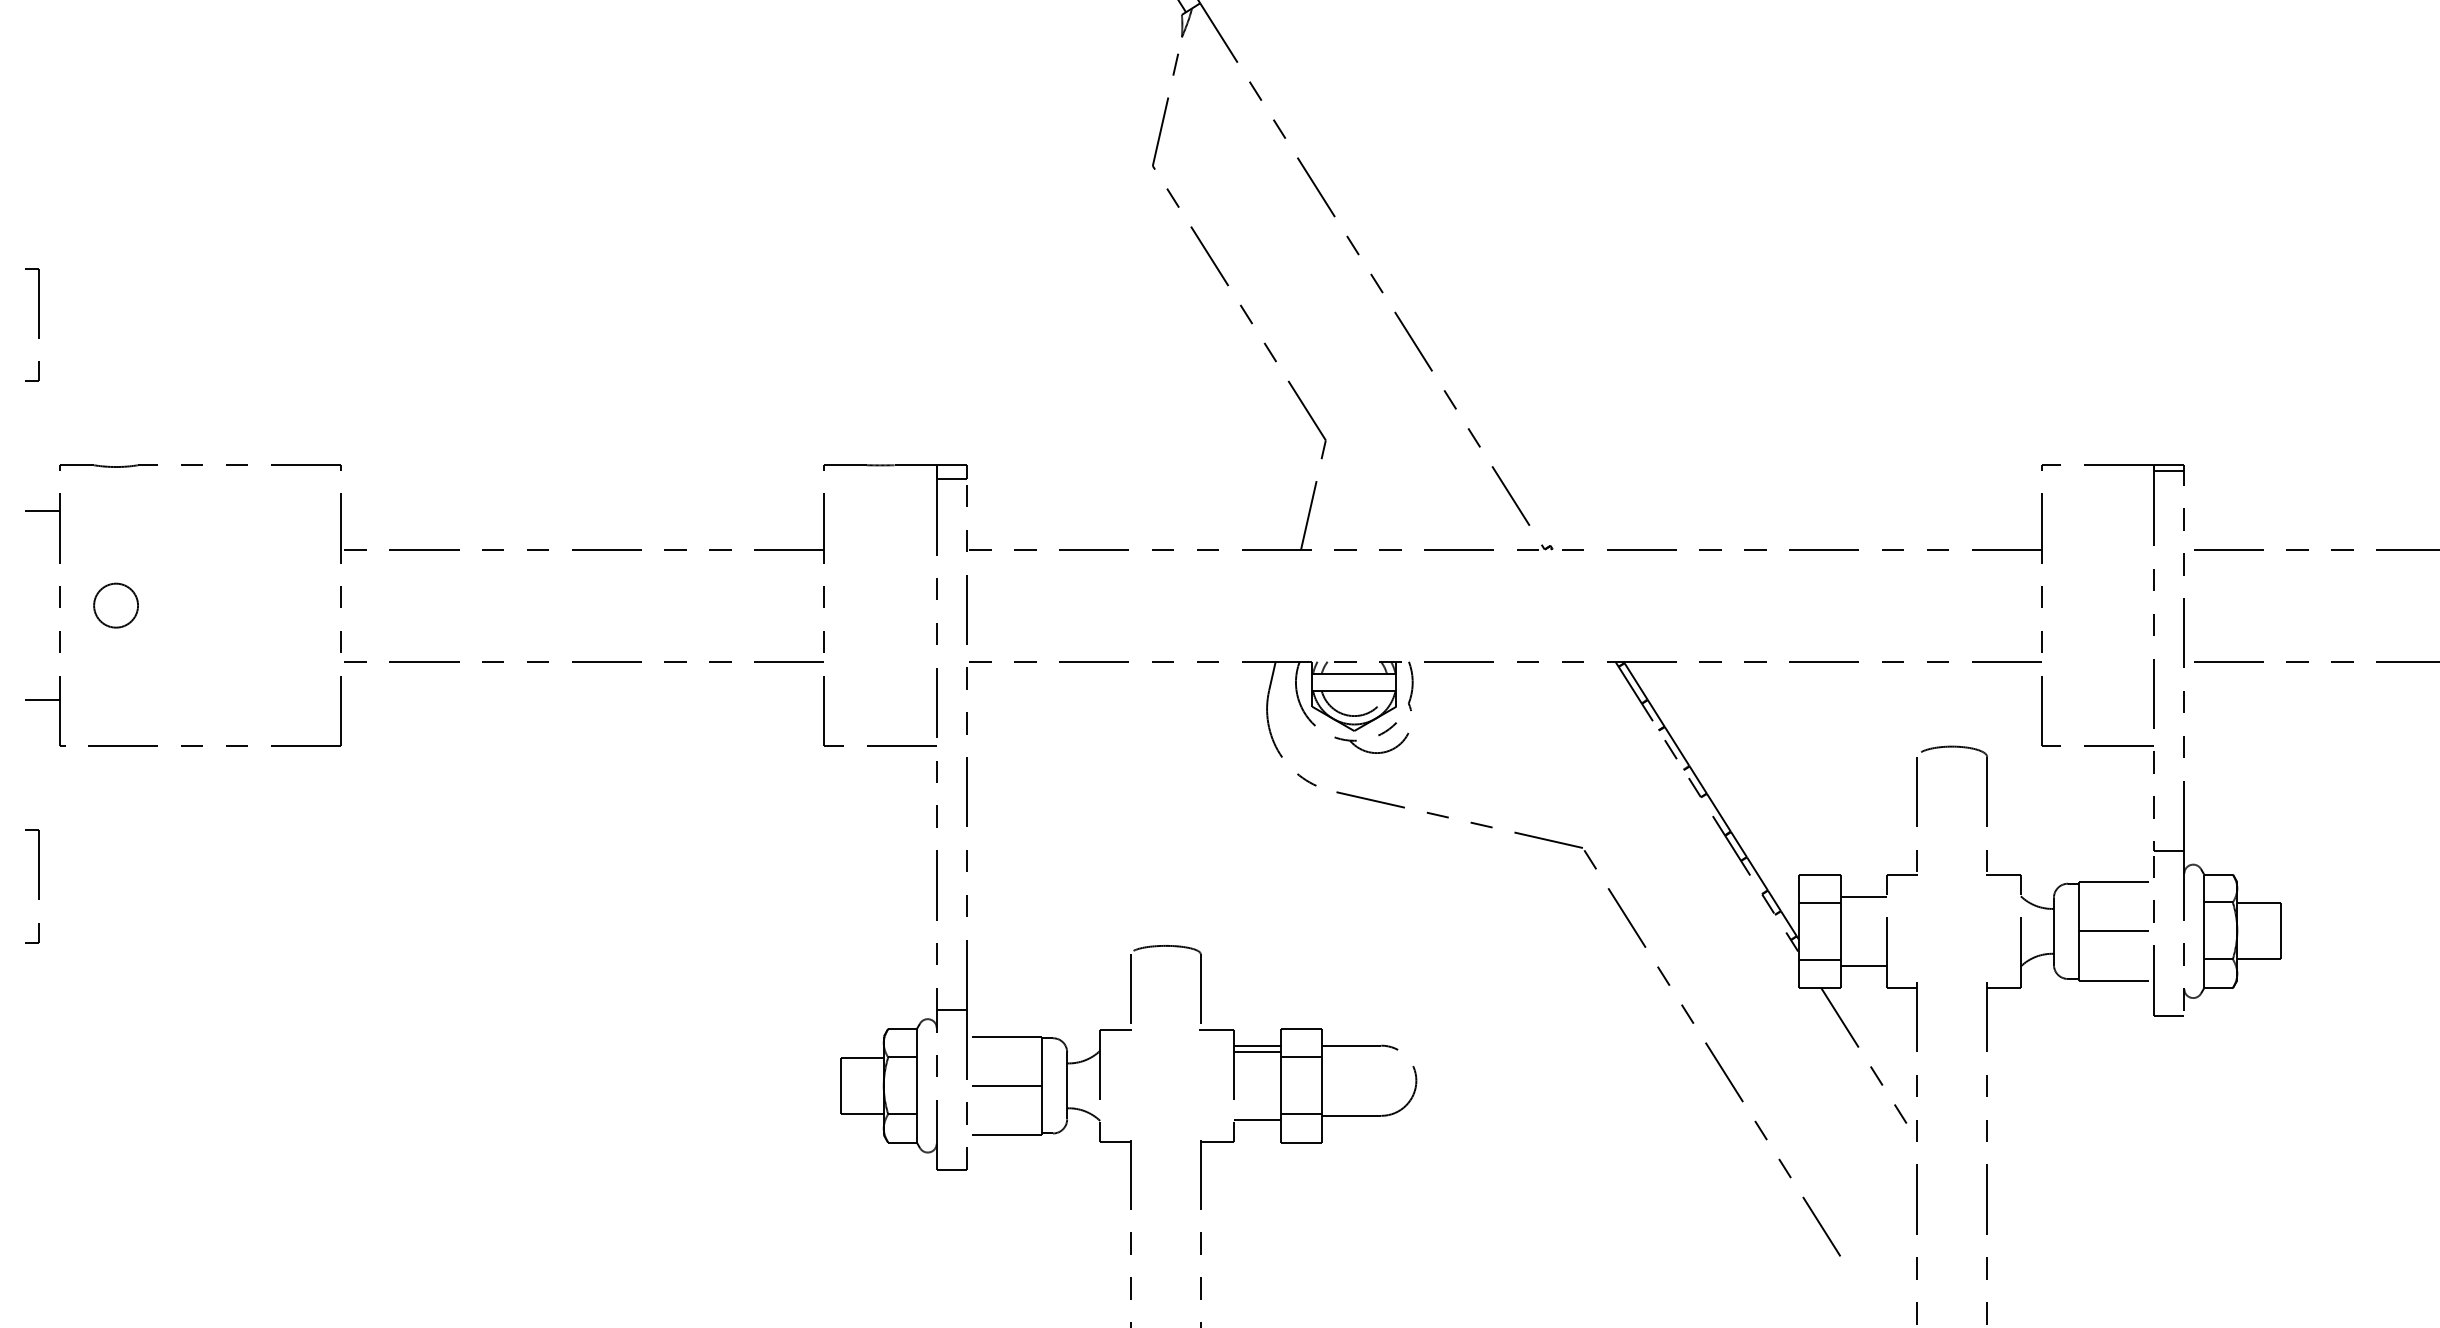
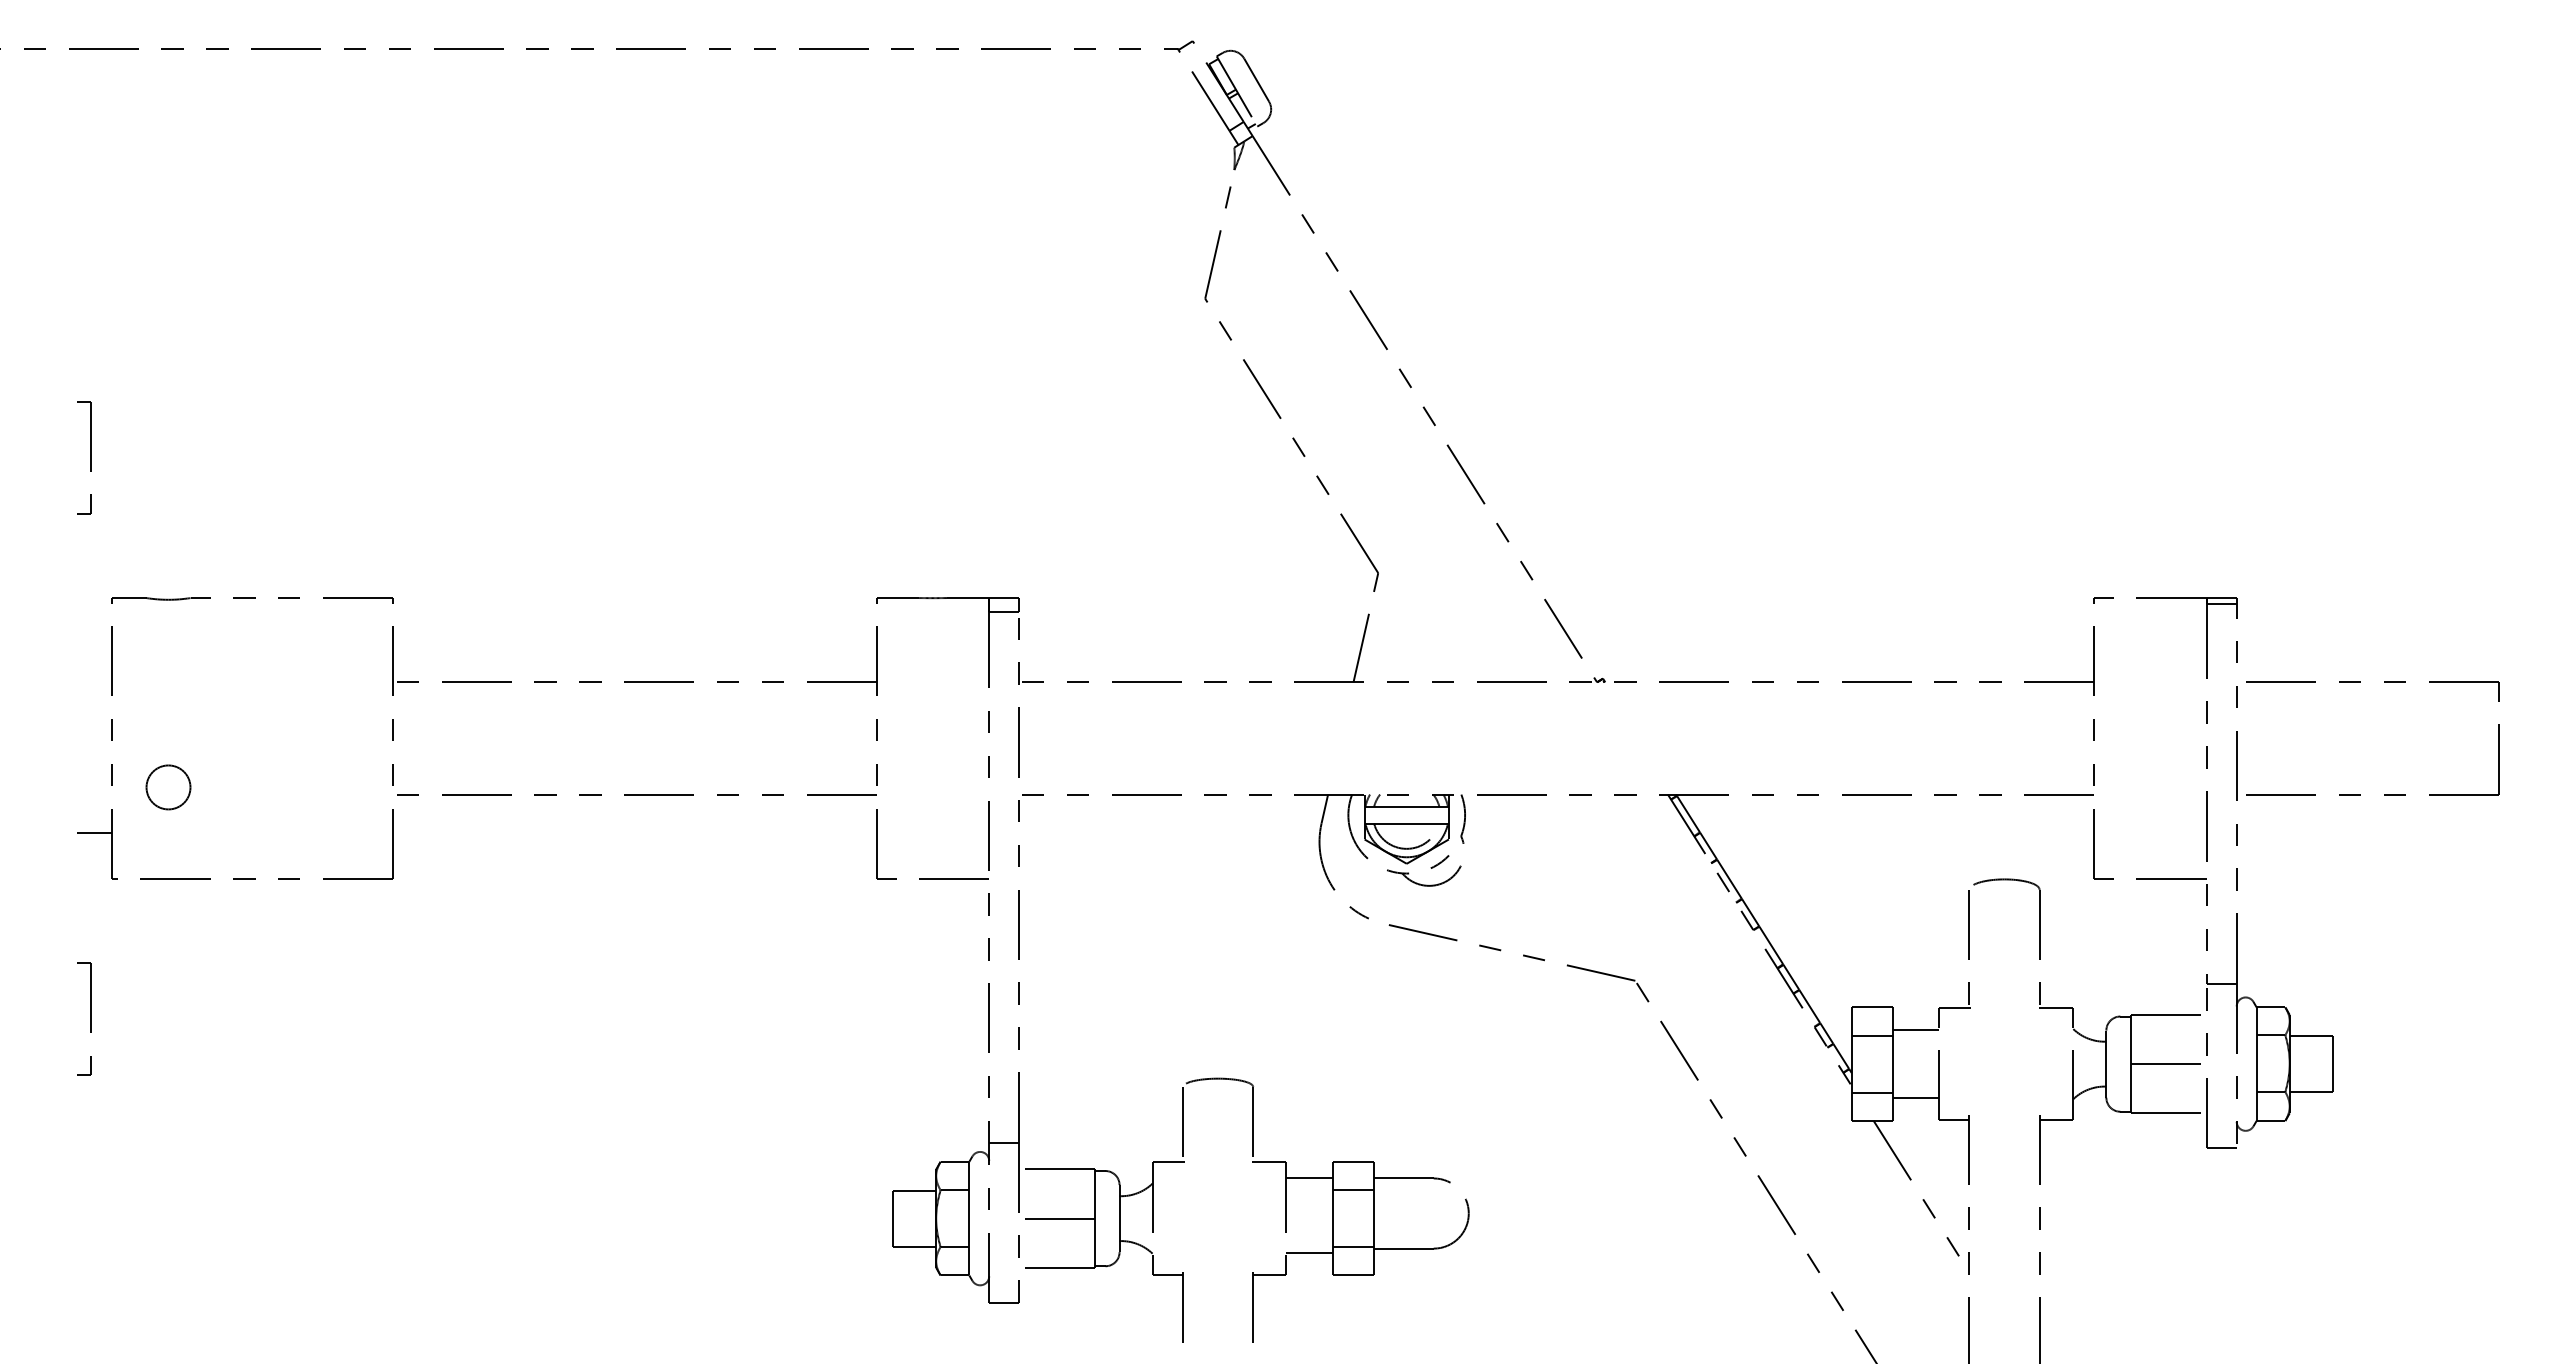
line: (42, 511) -> (94, 644), removed
part: (116, 605) -> (168, 787), moved
line: (1257, 1051) -> (1309, 1184), removed

